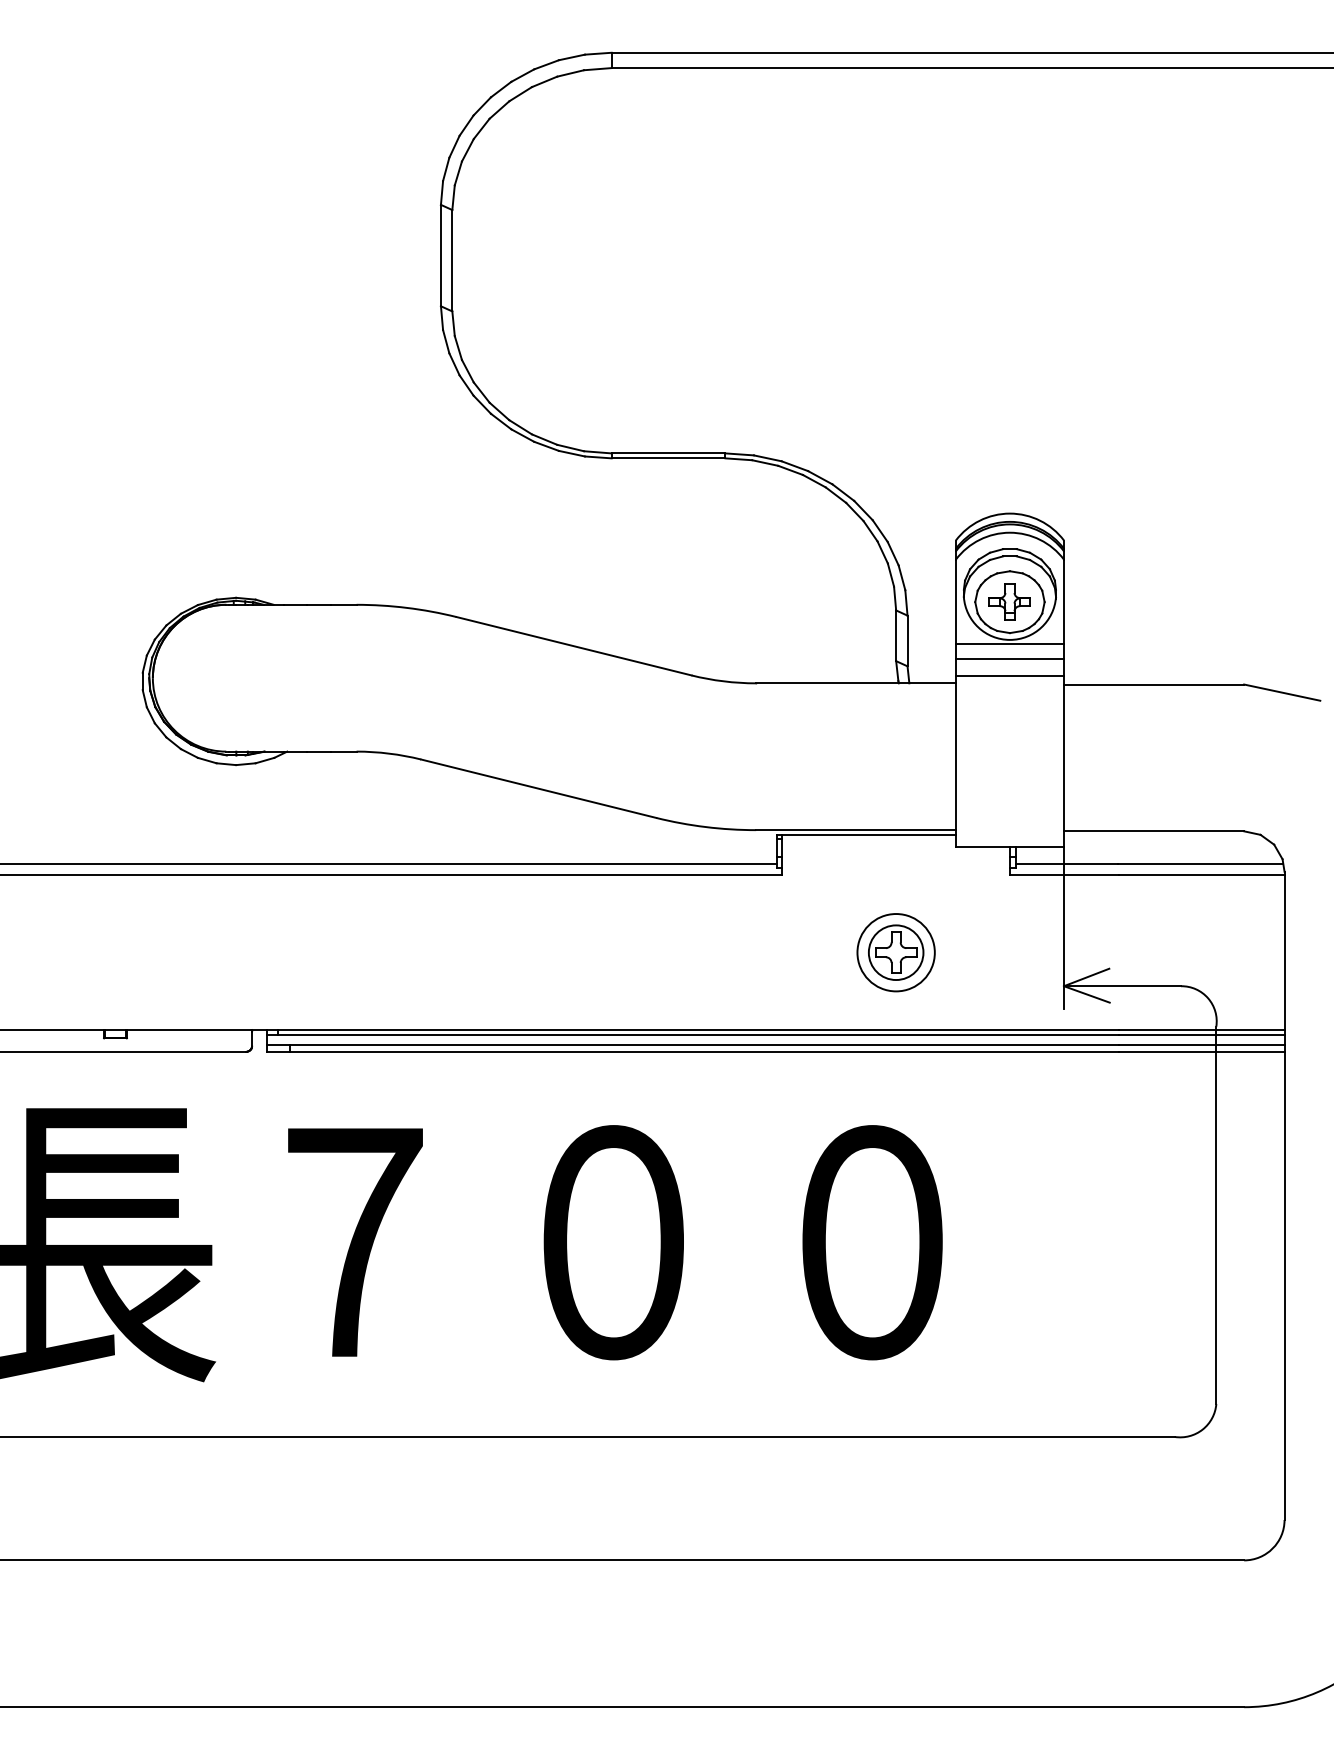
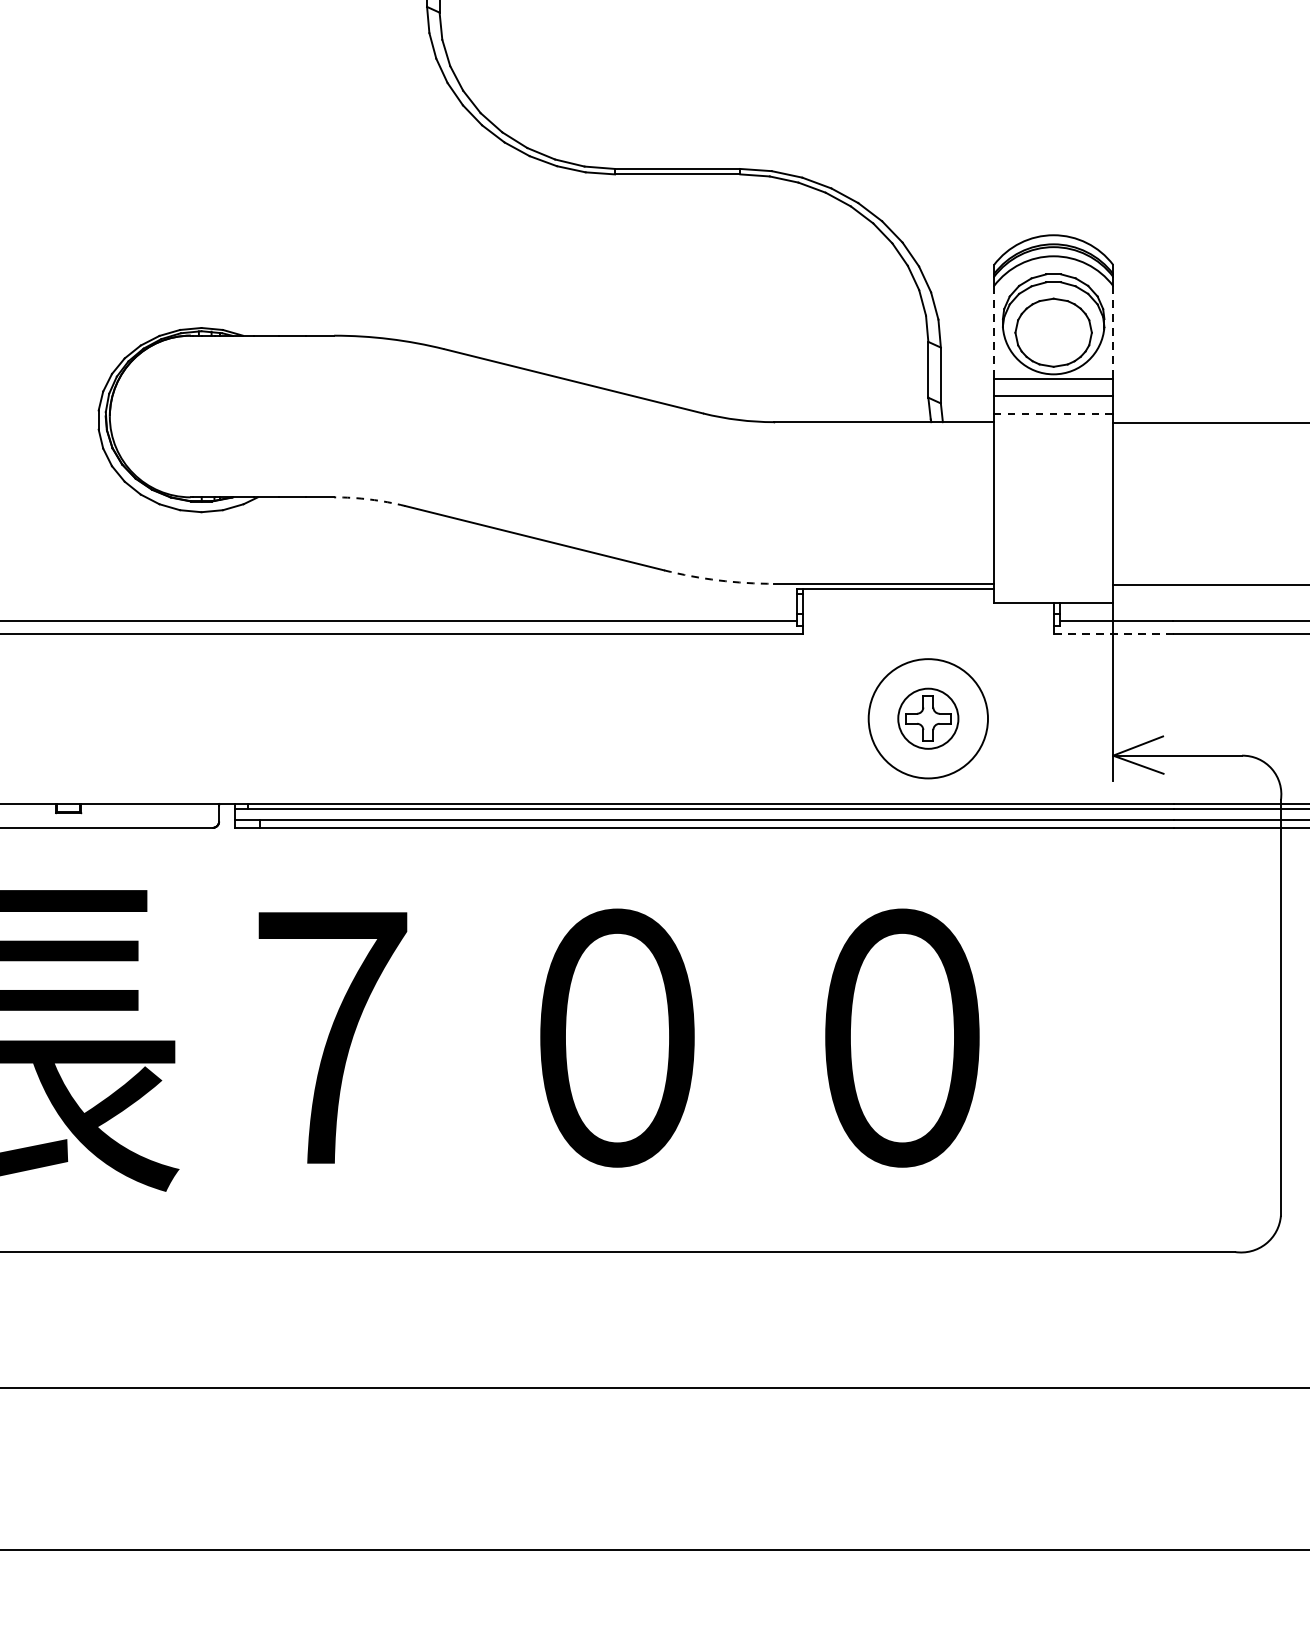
part: (1009, 601) -> (1053, 332), removed
line: (955, 602) -> (993, 333), solid -> dashed
line: (1064, 602) -> (1113, 333), solid -> dashed
line: (1009, 676) -> (1053, 414), solid -> dashed
arc: (389, 753) -> (370, 499), solid -> dashed
arc: (705, 827) -> (718, 580), solid -> dashed
line: (1063, 875) -> (1112, 633), solid -> dashed
circle: (895, 952) -> (927, 718), size x1.4

